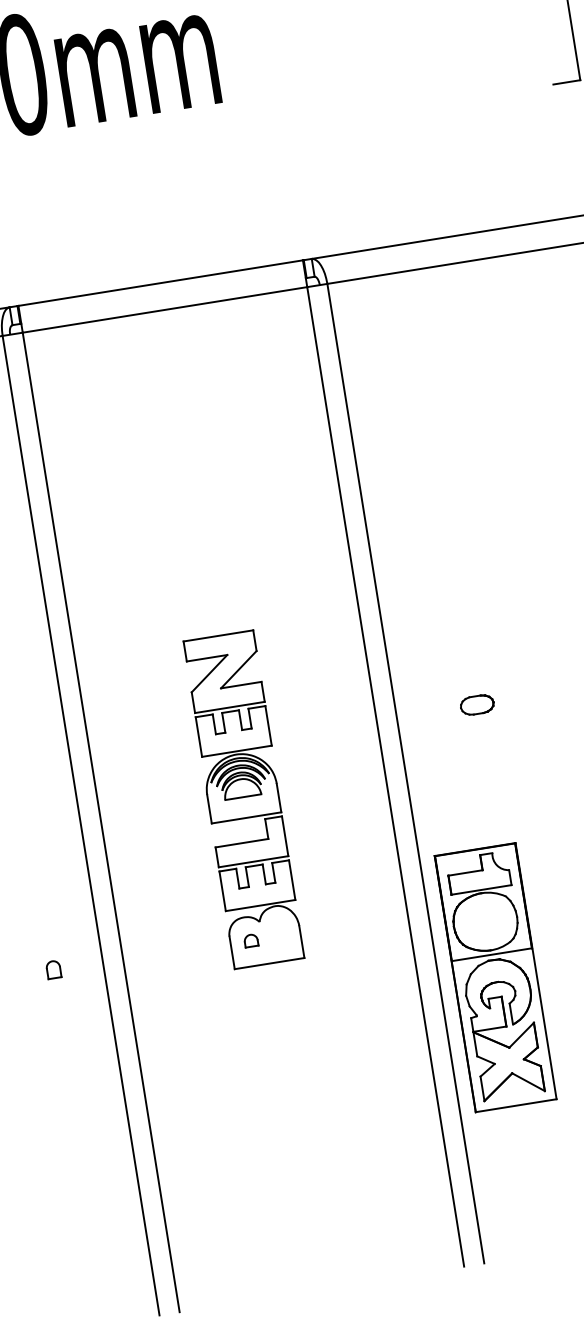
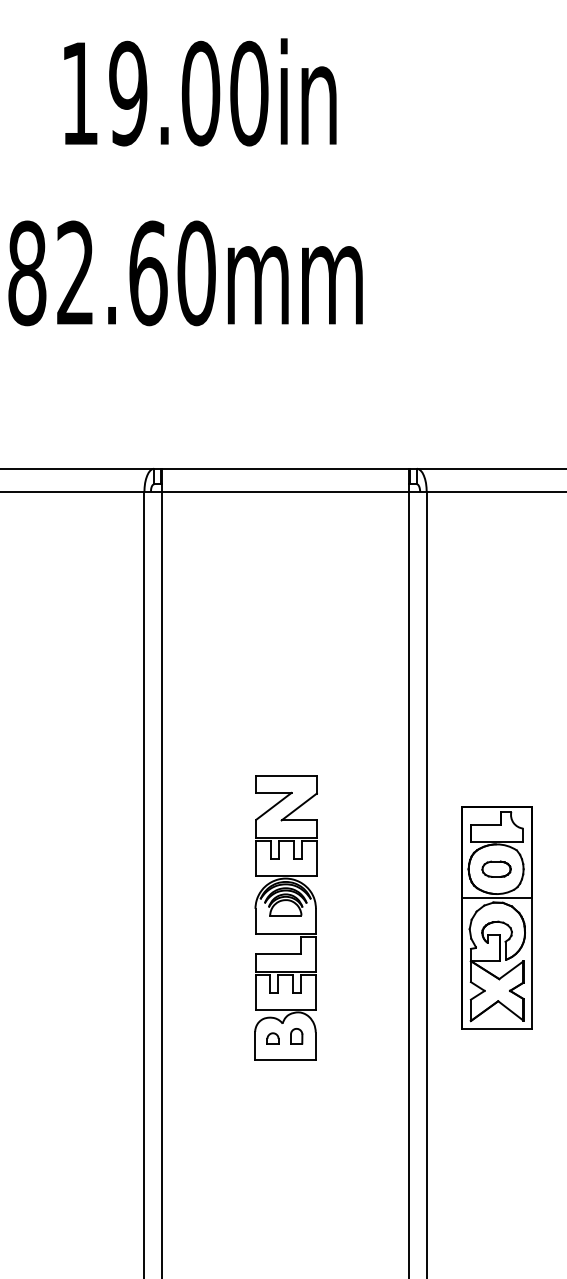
part: (53, 970) -> (296, 1036), moved
part: (494, 977) -> (496, 917), moved

